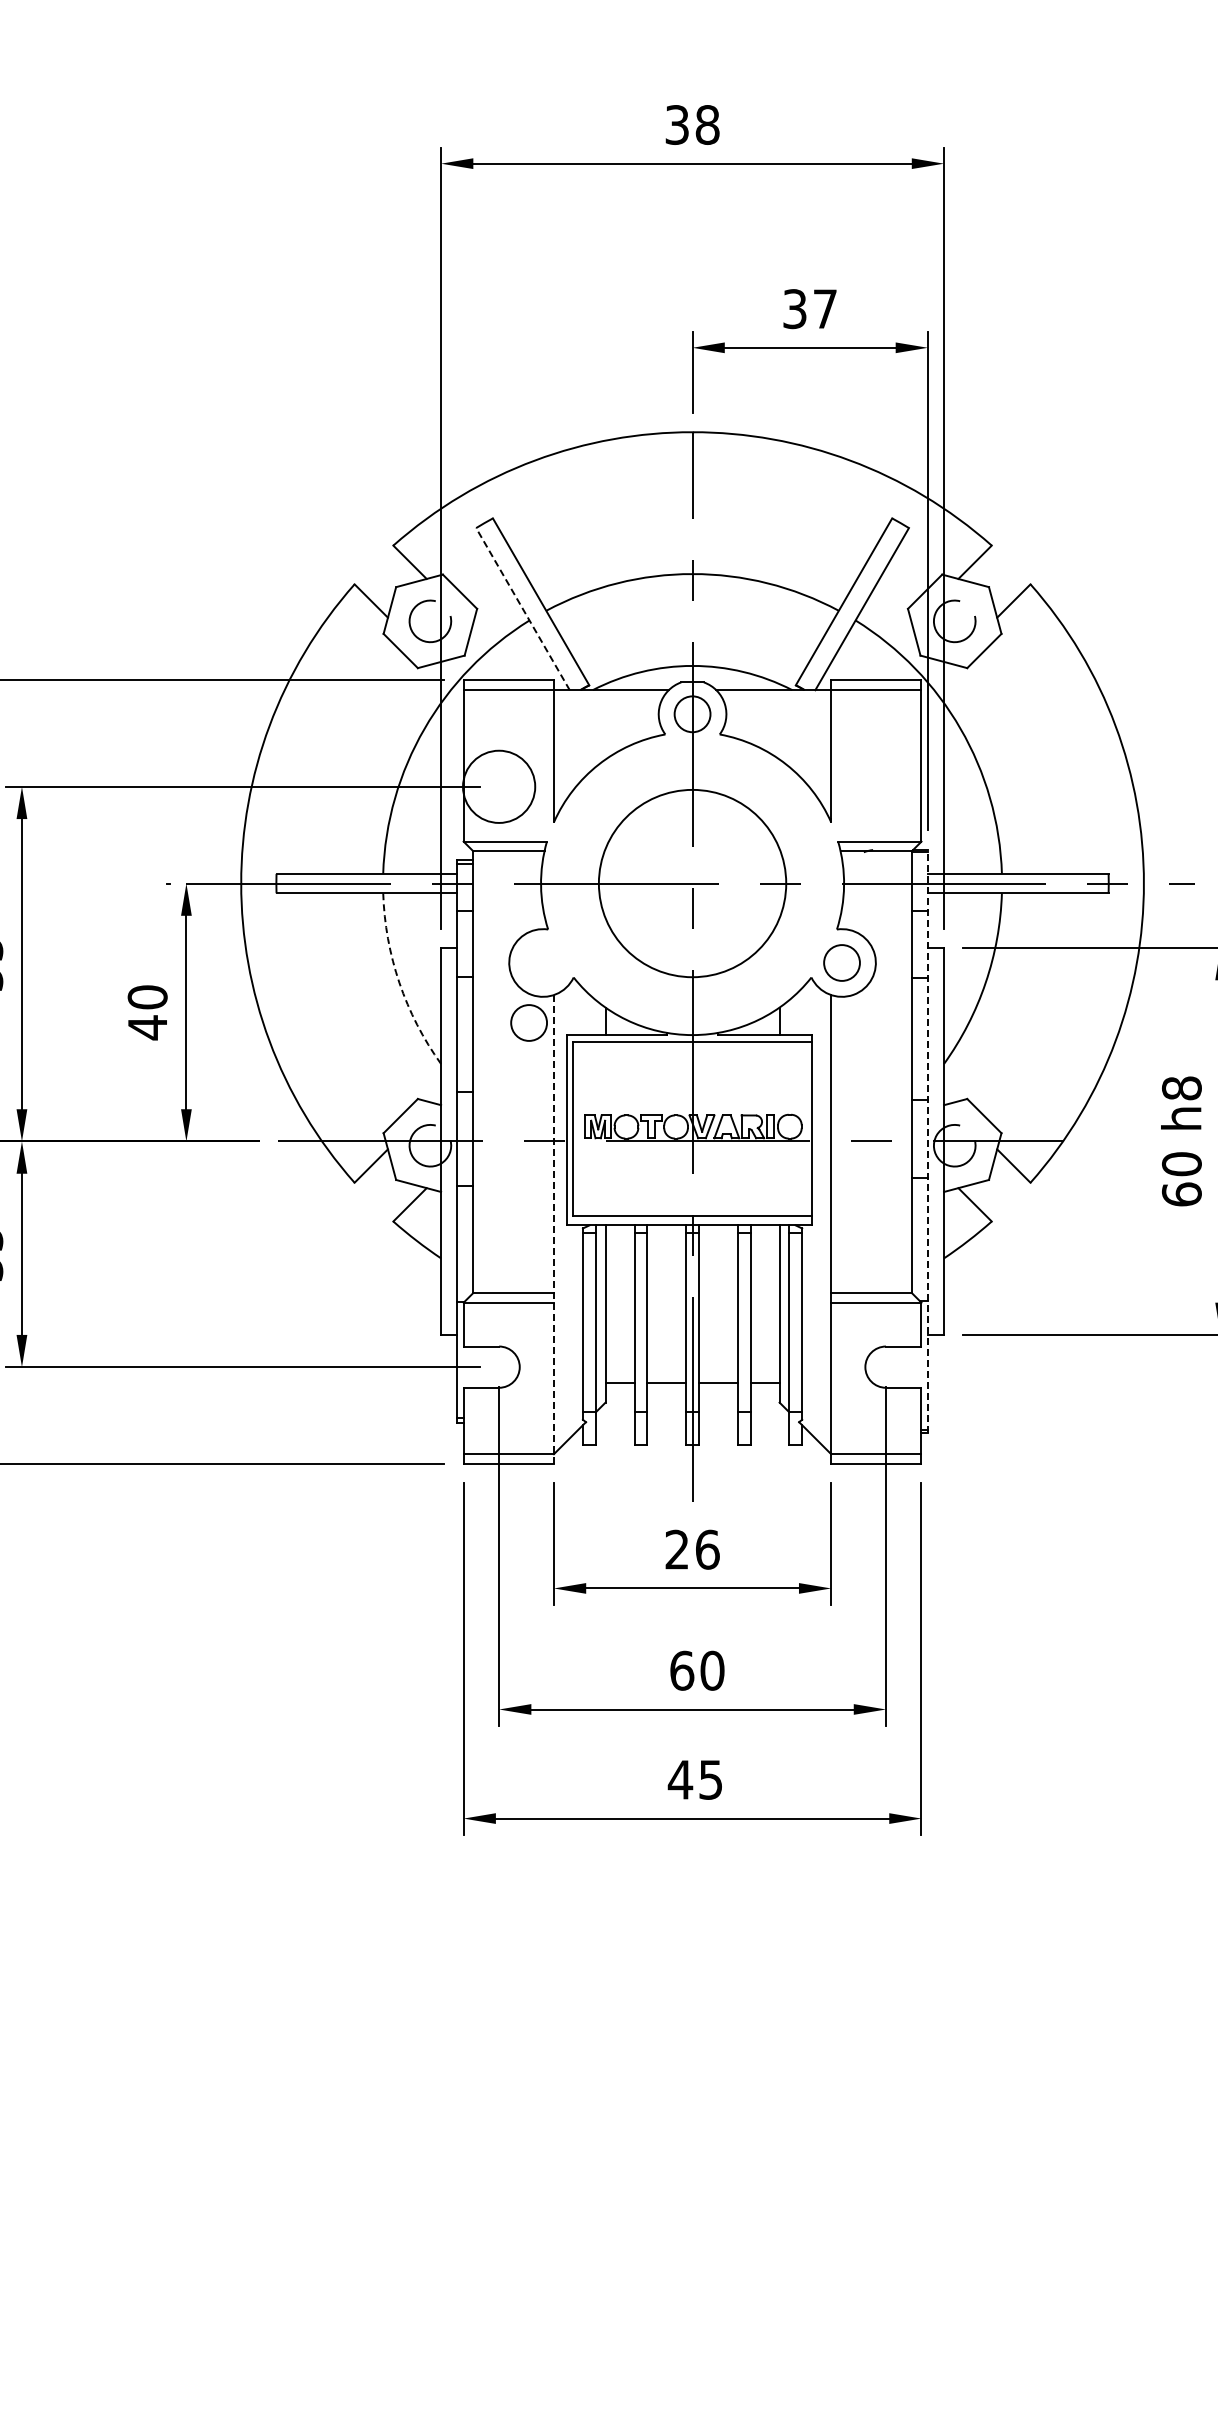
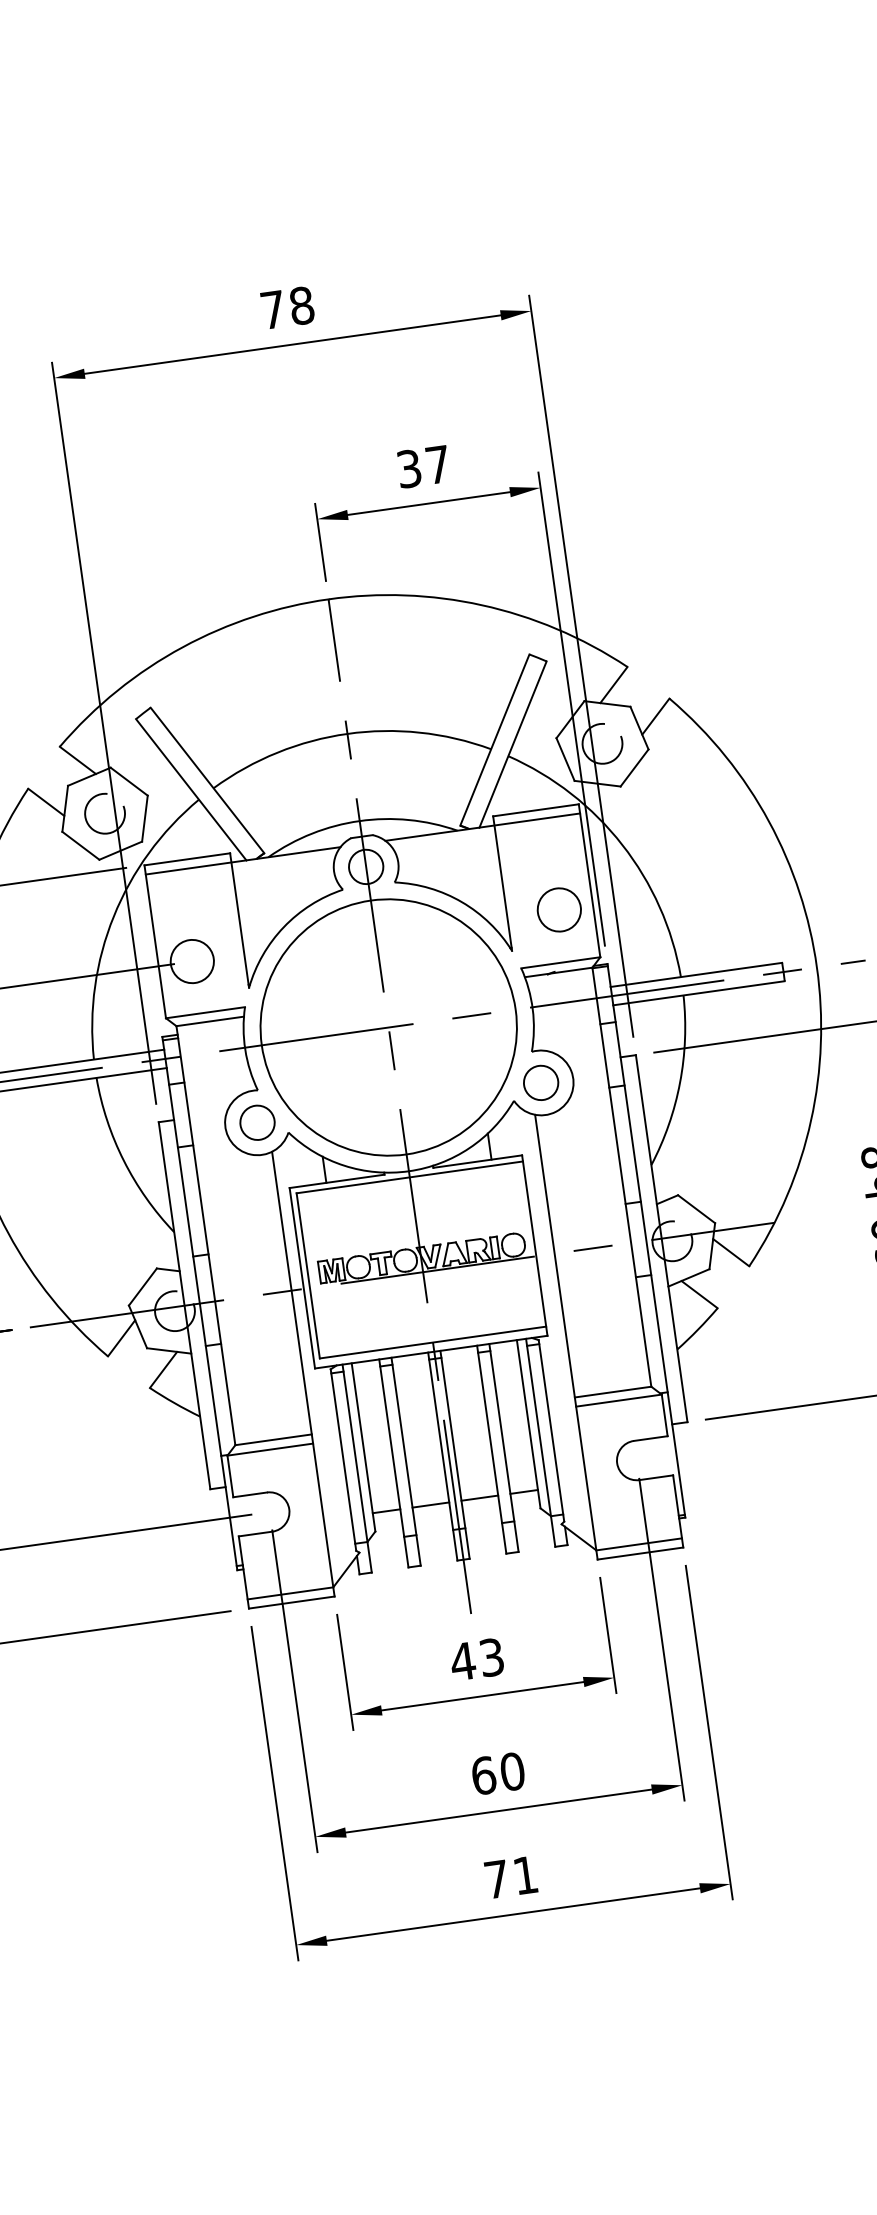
text: (676, 124) -> (272, 309), 38 -> 78
line: (522, 609) -> (190, 790), dashed -> solid
circle: (498, 786) -> (191, 961), size x0.62
circle: (885, 786) -> (558, 909), added
circle: (692, 883) -> (388, 1027), size x1.43
arc: (399, 982) -> (123, 1160), dashed -> solid
circle: (528, 1022) -> (256, 1122), moved
line: (927, 1141) -> (646, 1240), dashed -> solid
line: (553, 1229) -> (302, 1374), dashed -> solid
text: (691, 1549) -> (476, 1659), 26 -> 43
text: (694, 1779) -> (510, 1877), 45 -> 71

